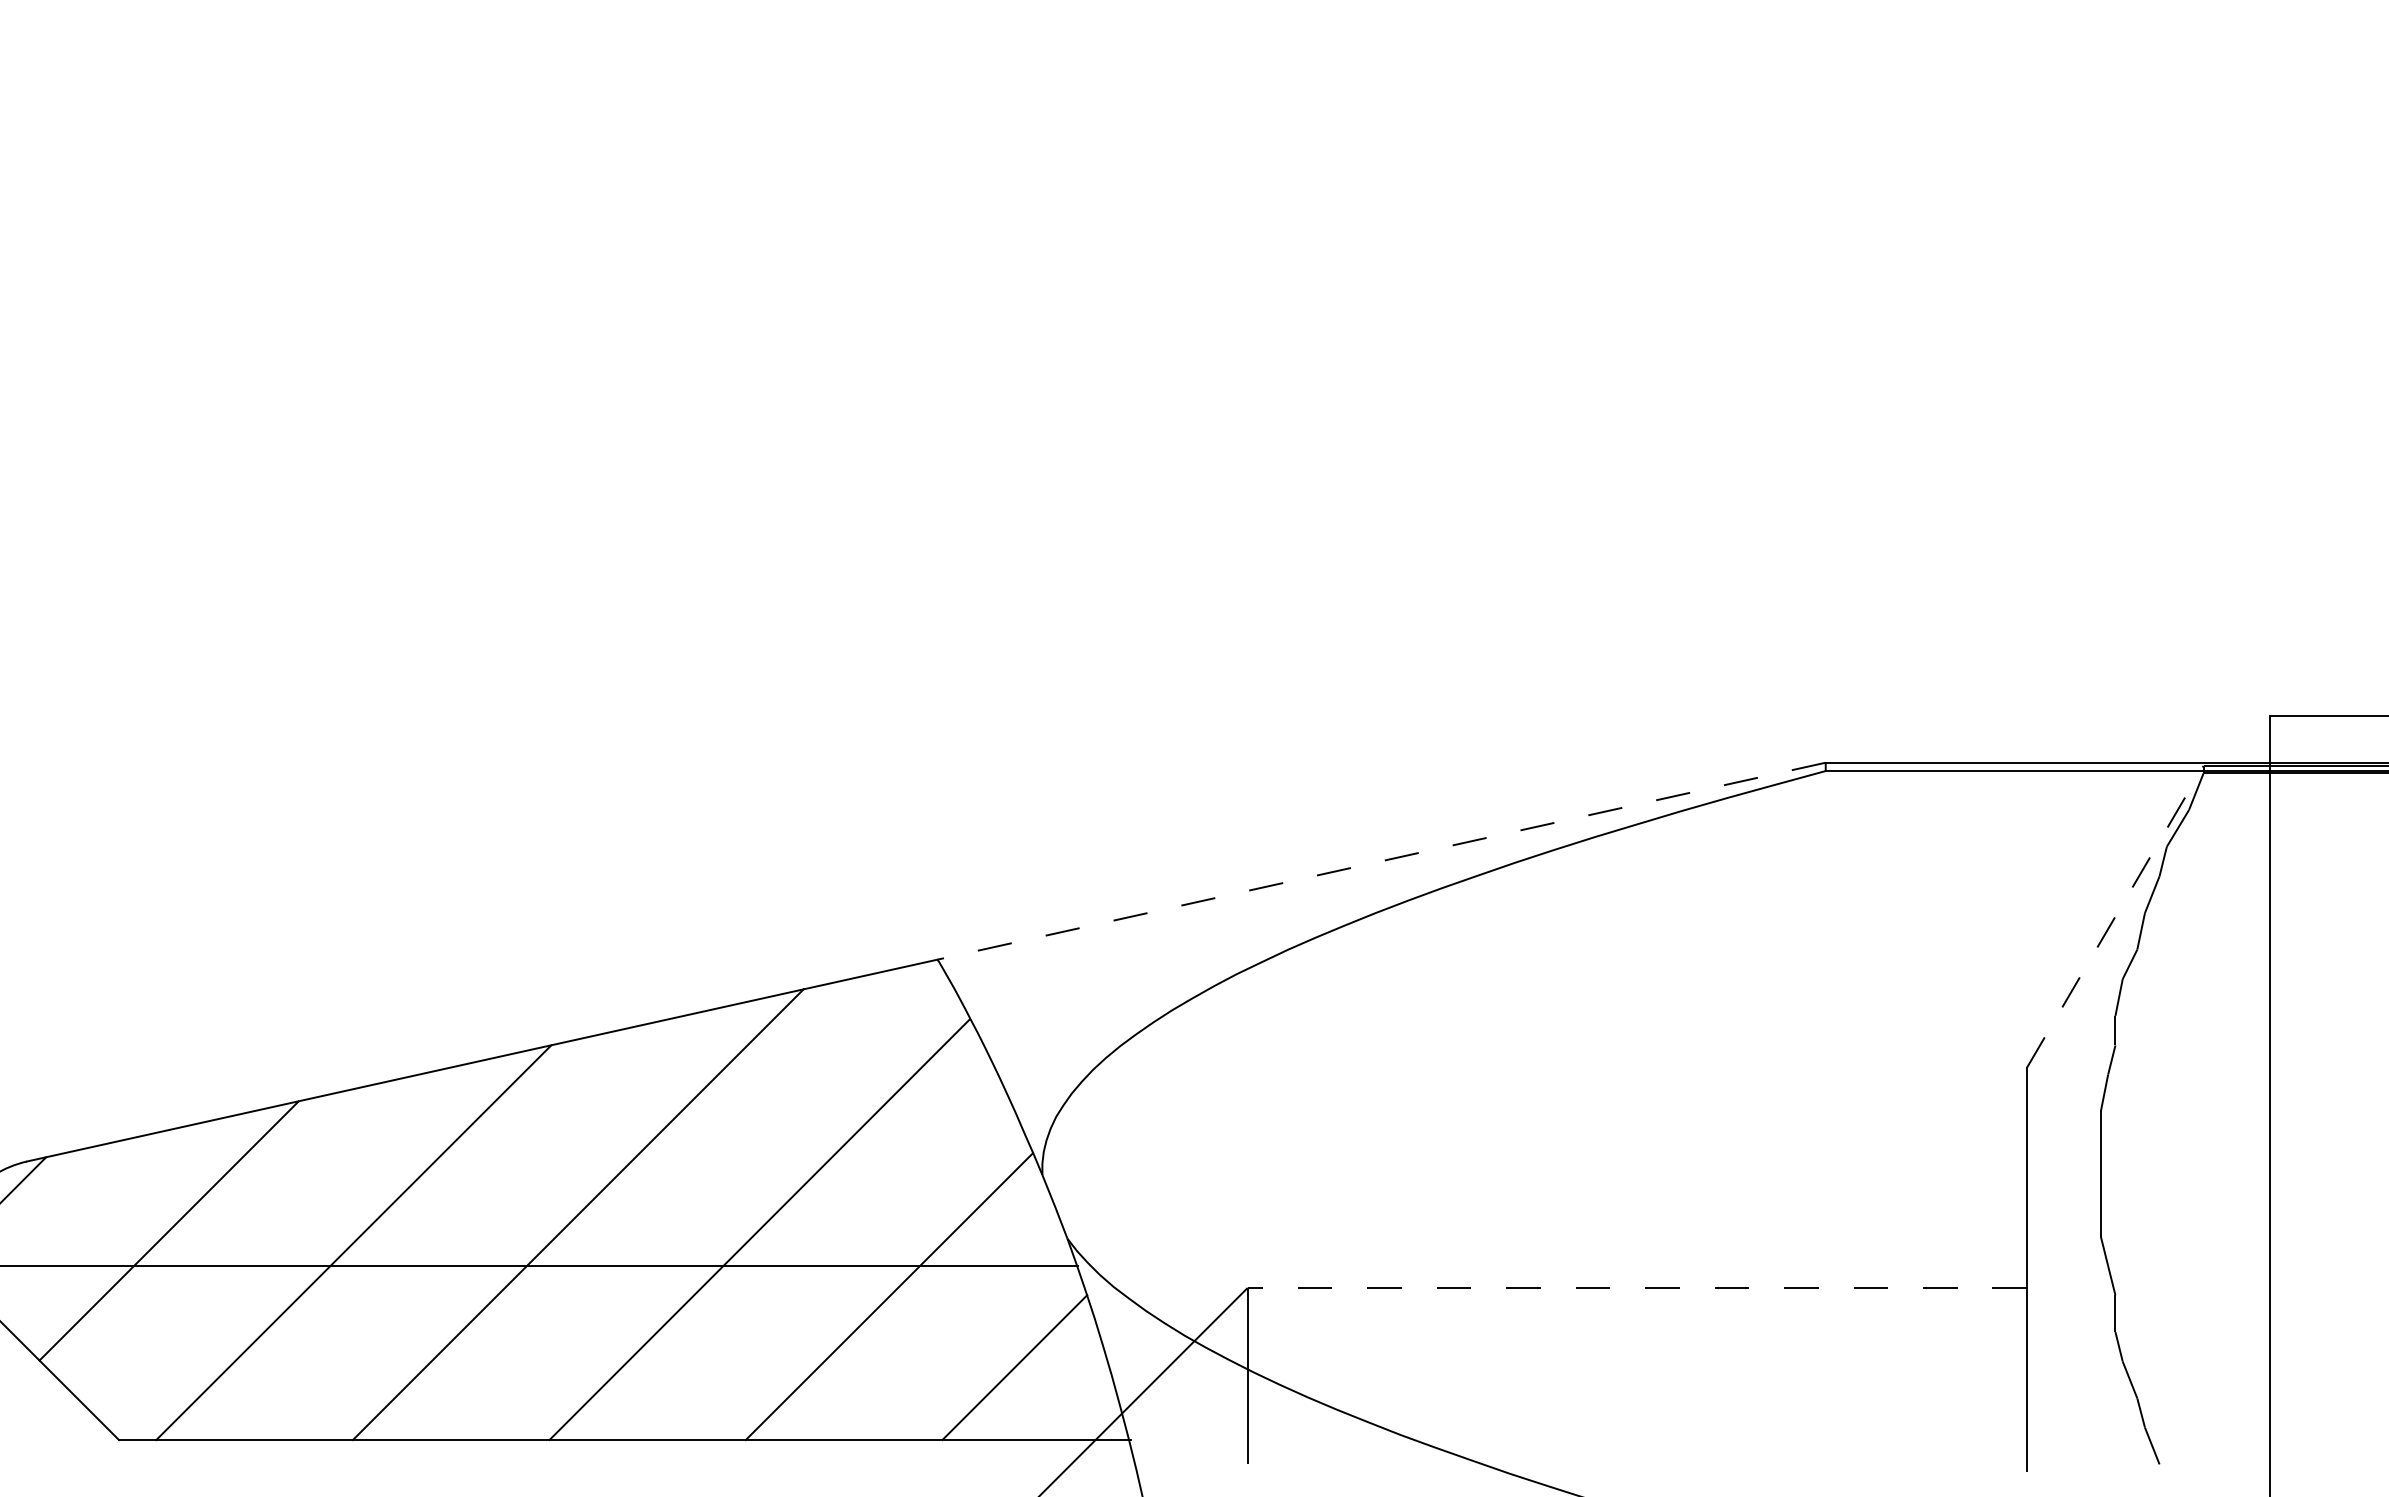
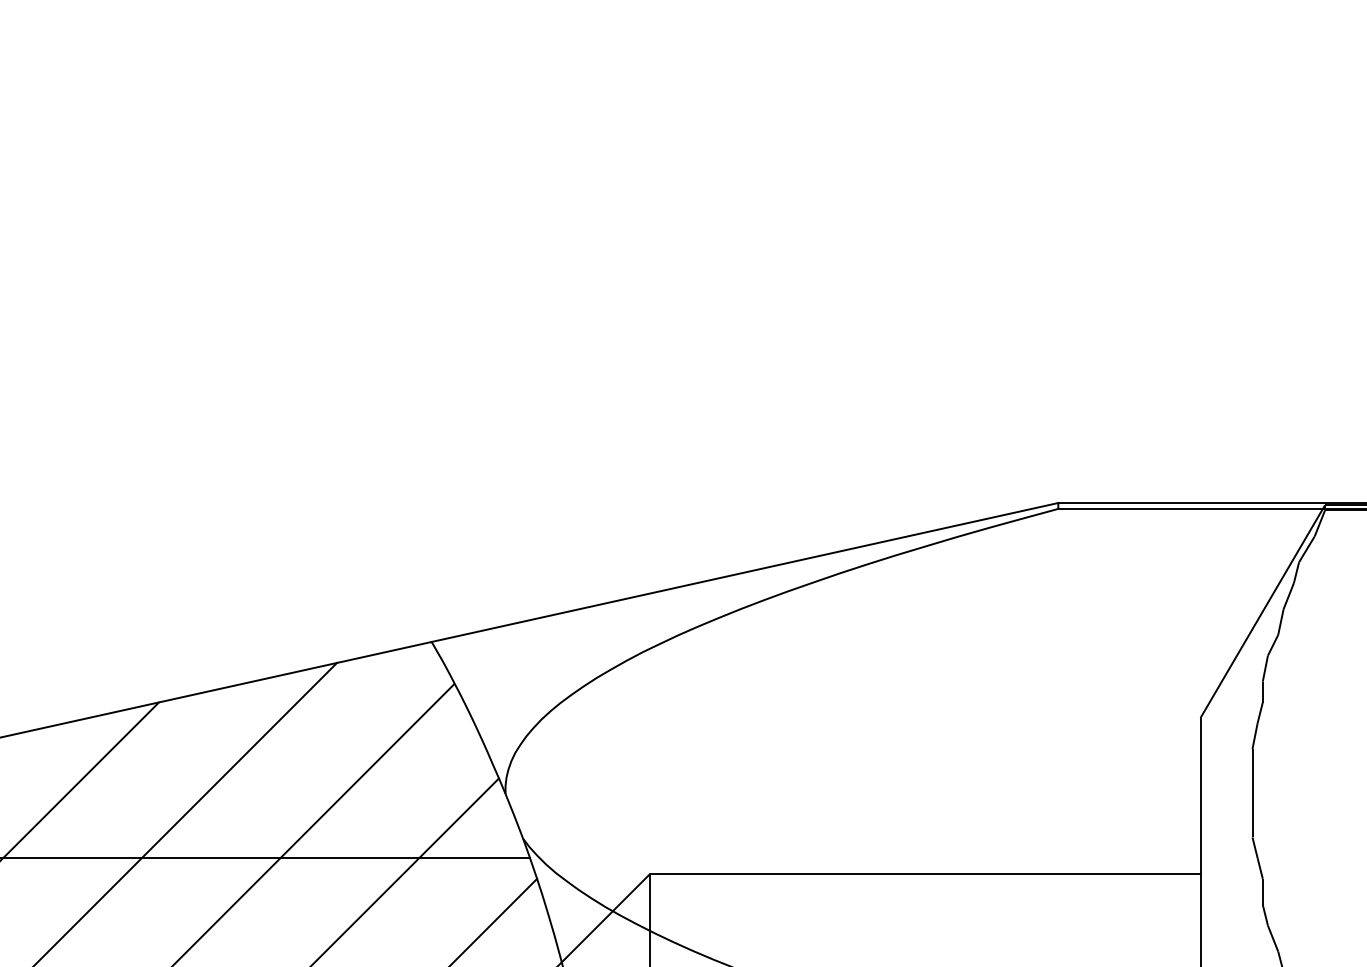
line: (1381, 861) -> (744, 572), dashed -> solid
line: (2115, 916) -> (1262, 611), dashed -> solid
line: (1637, 1287) -> (925, 873), dashed -> solid

